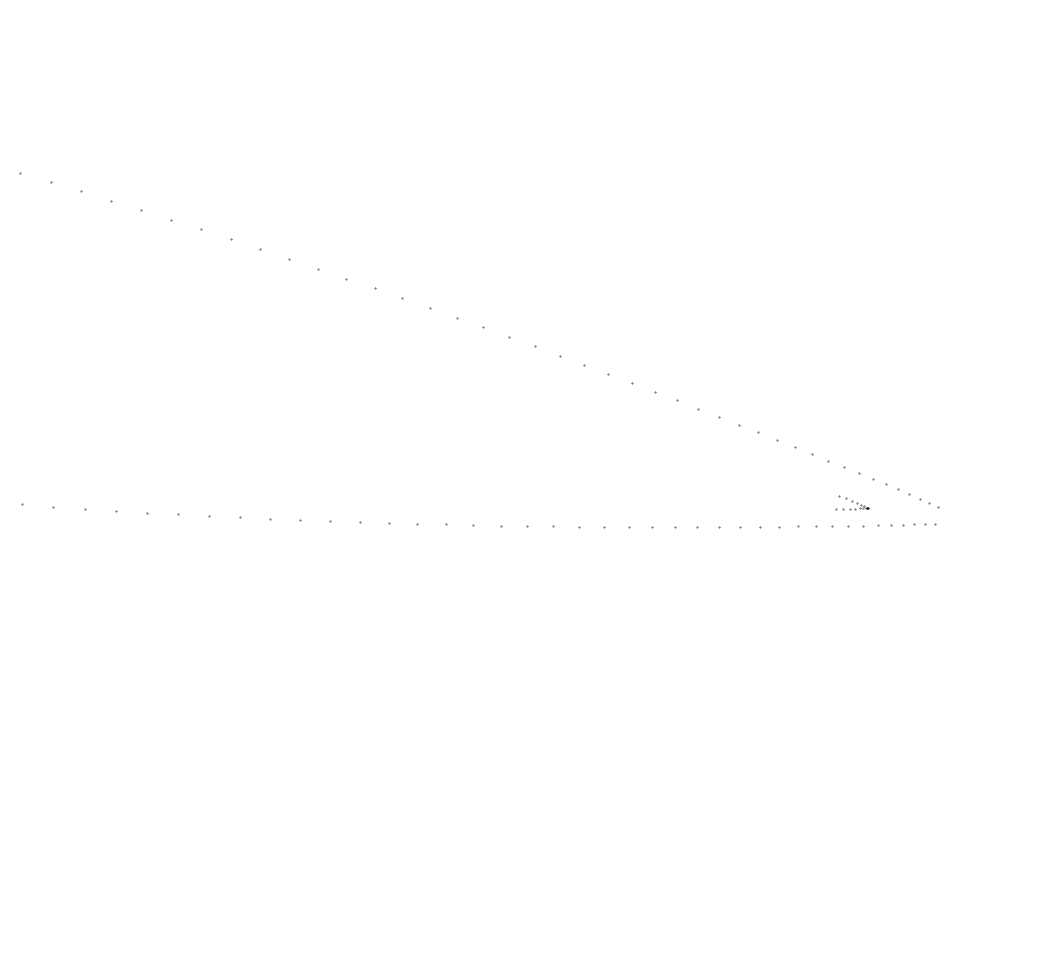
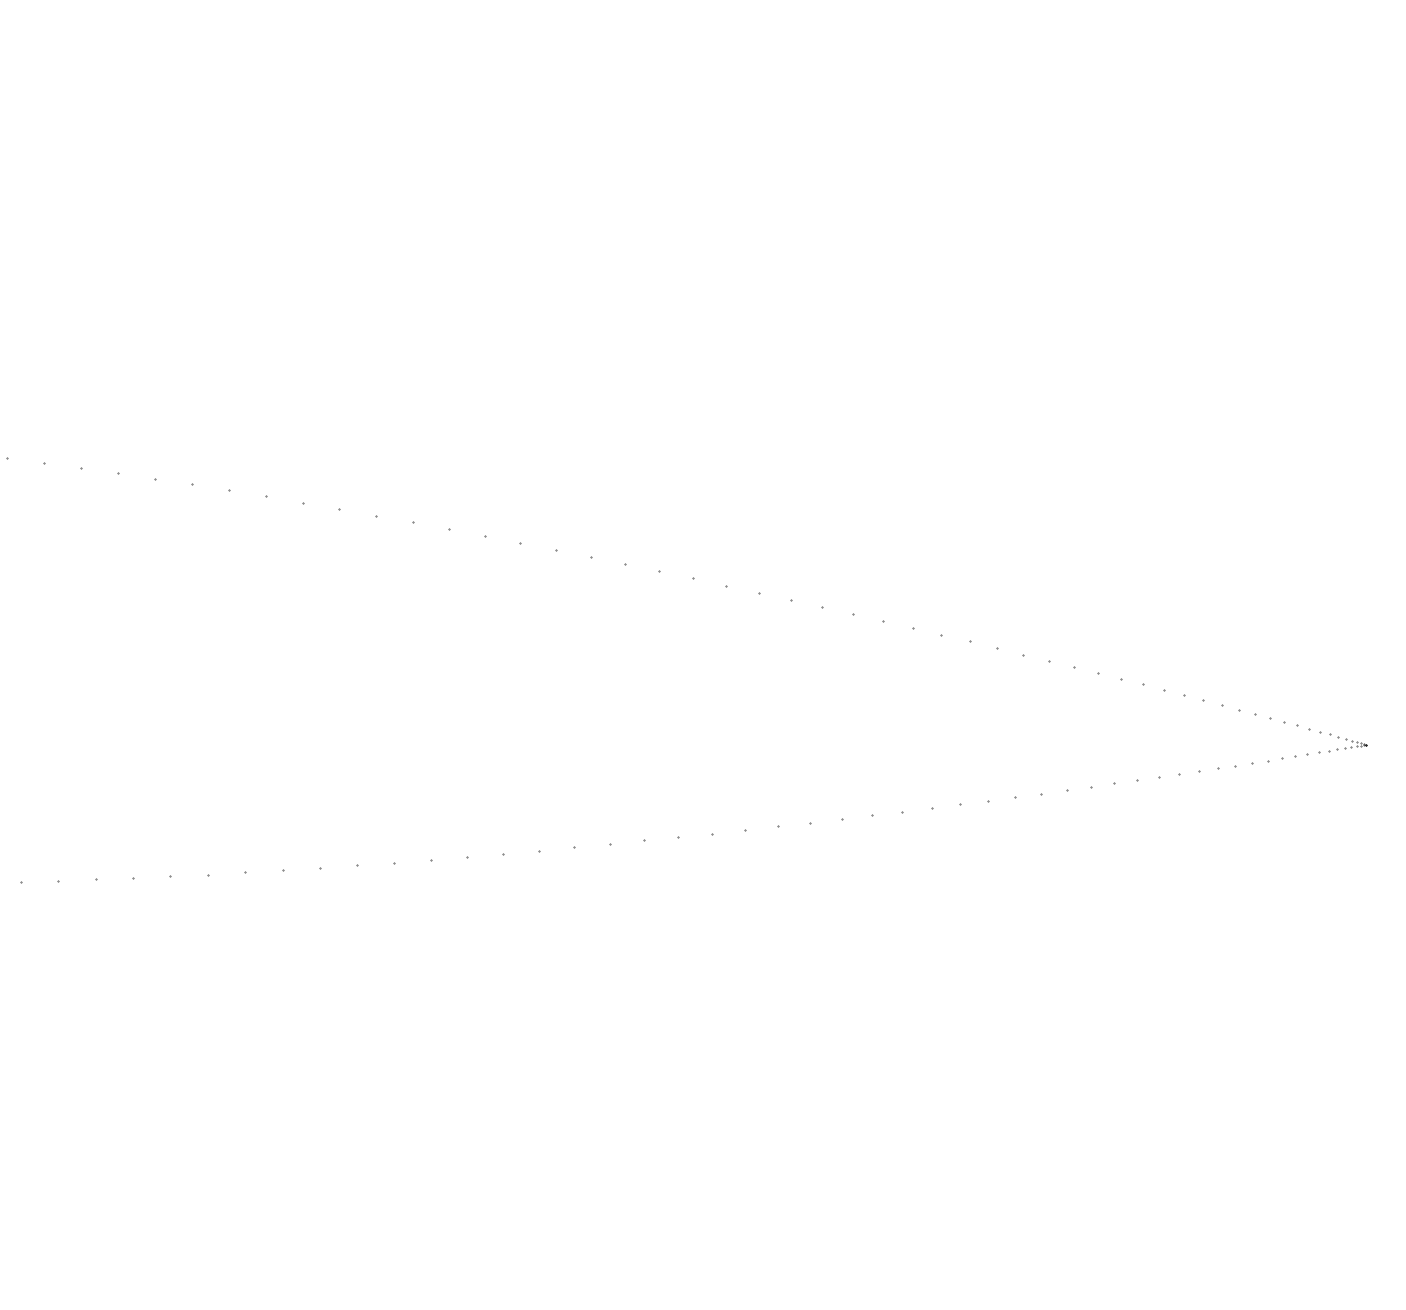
part: (852, 504) -> (1347, 742), moved

